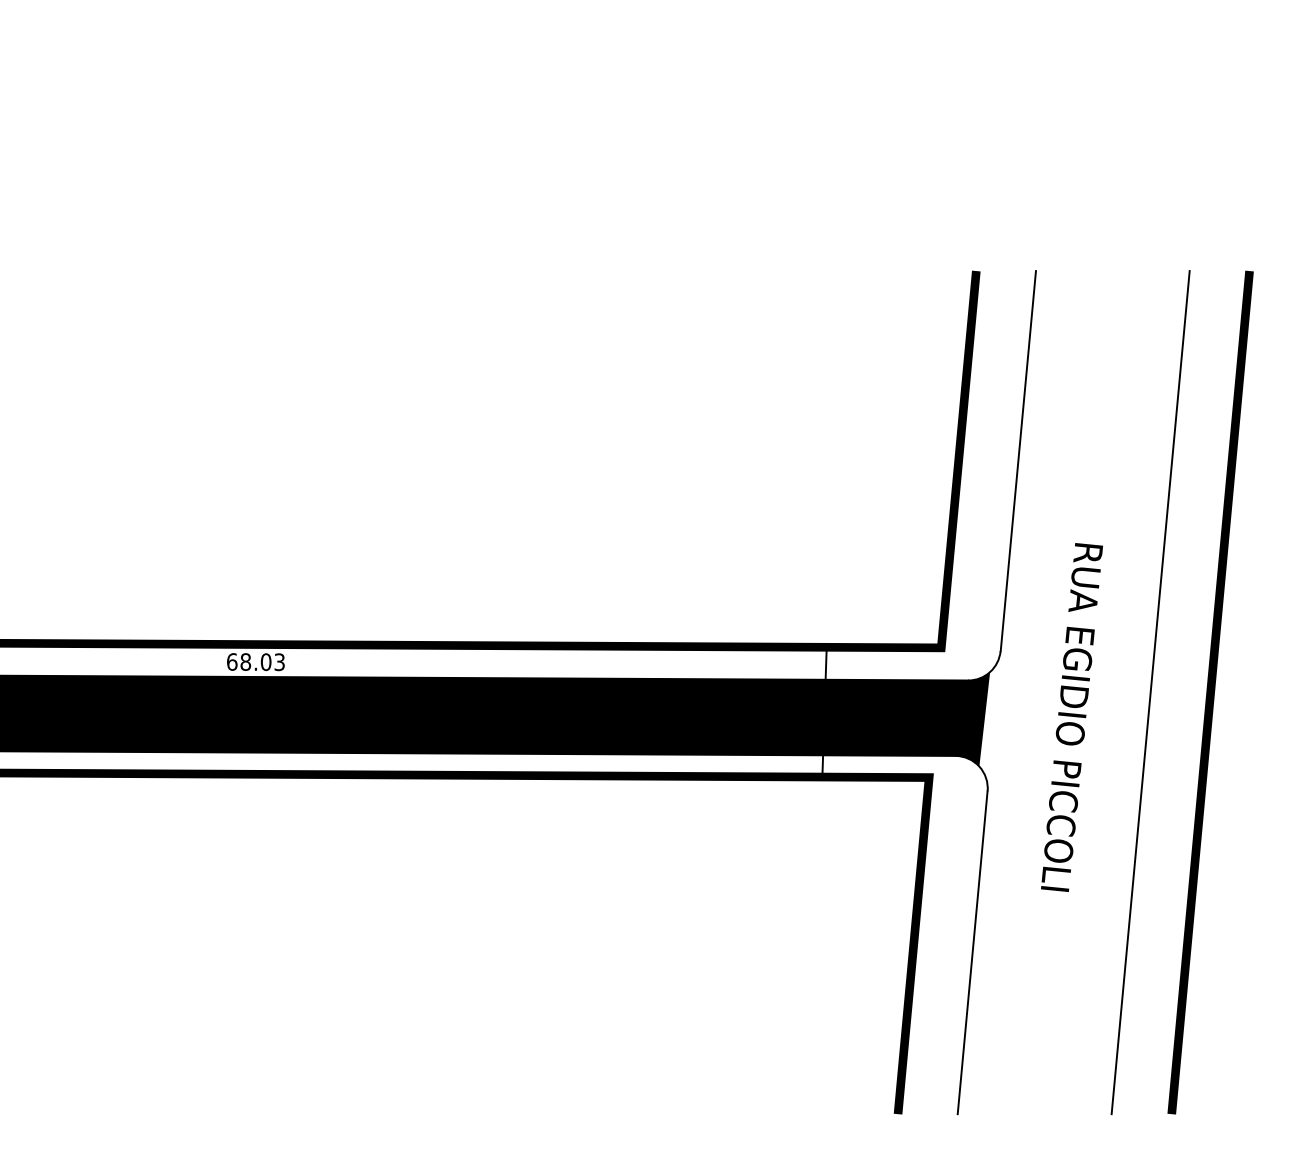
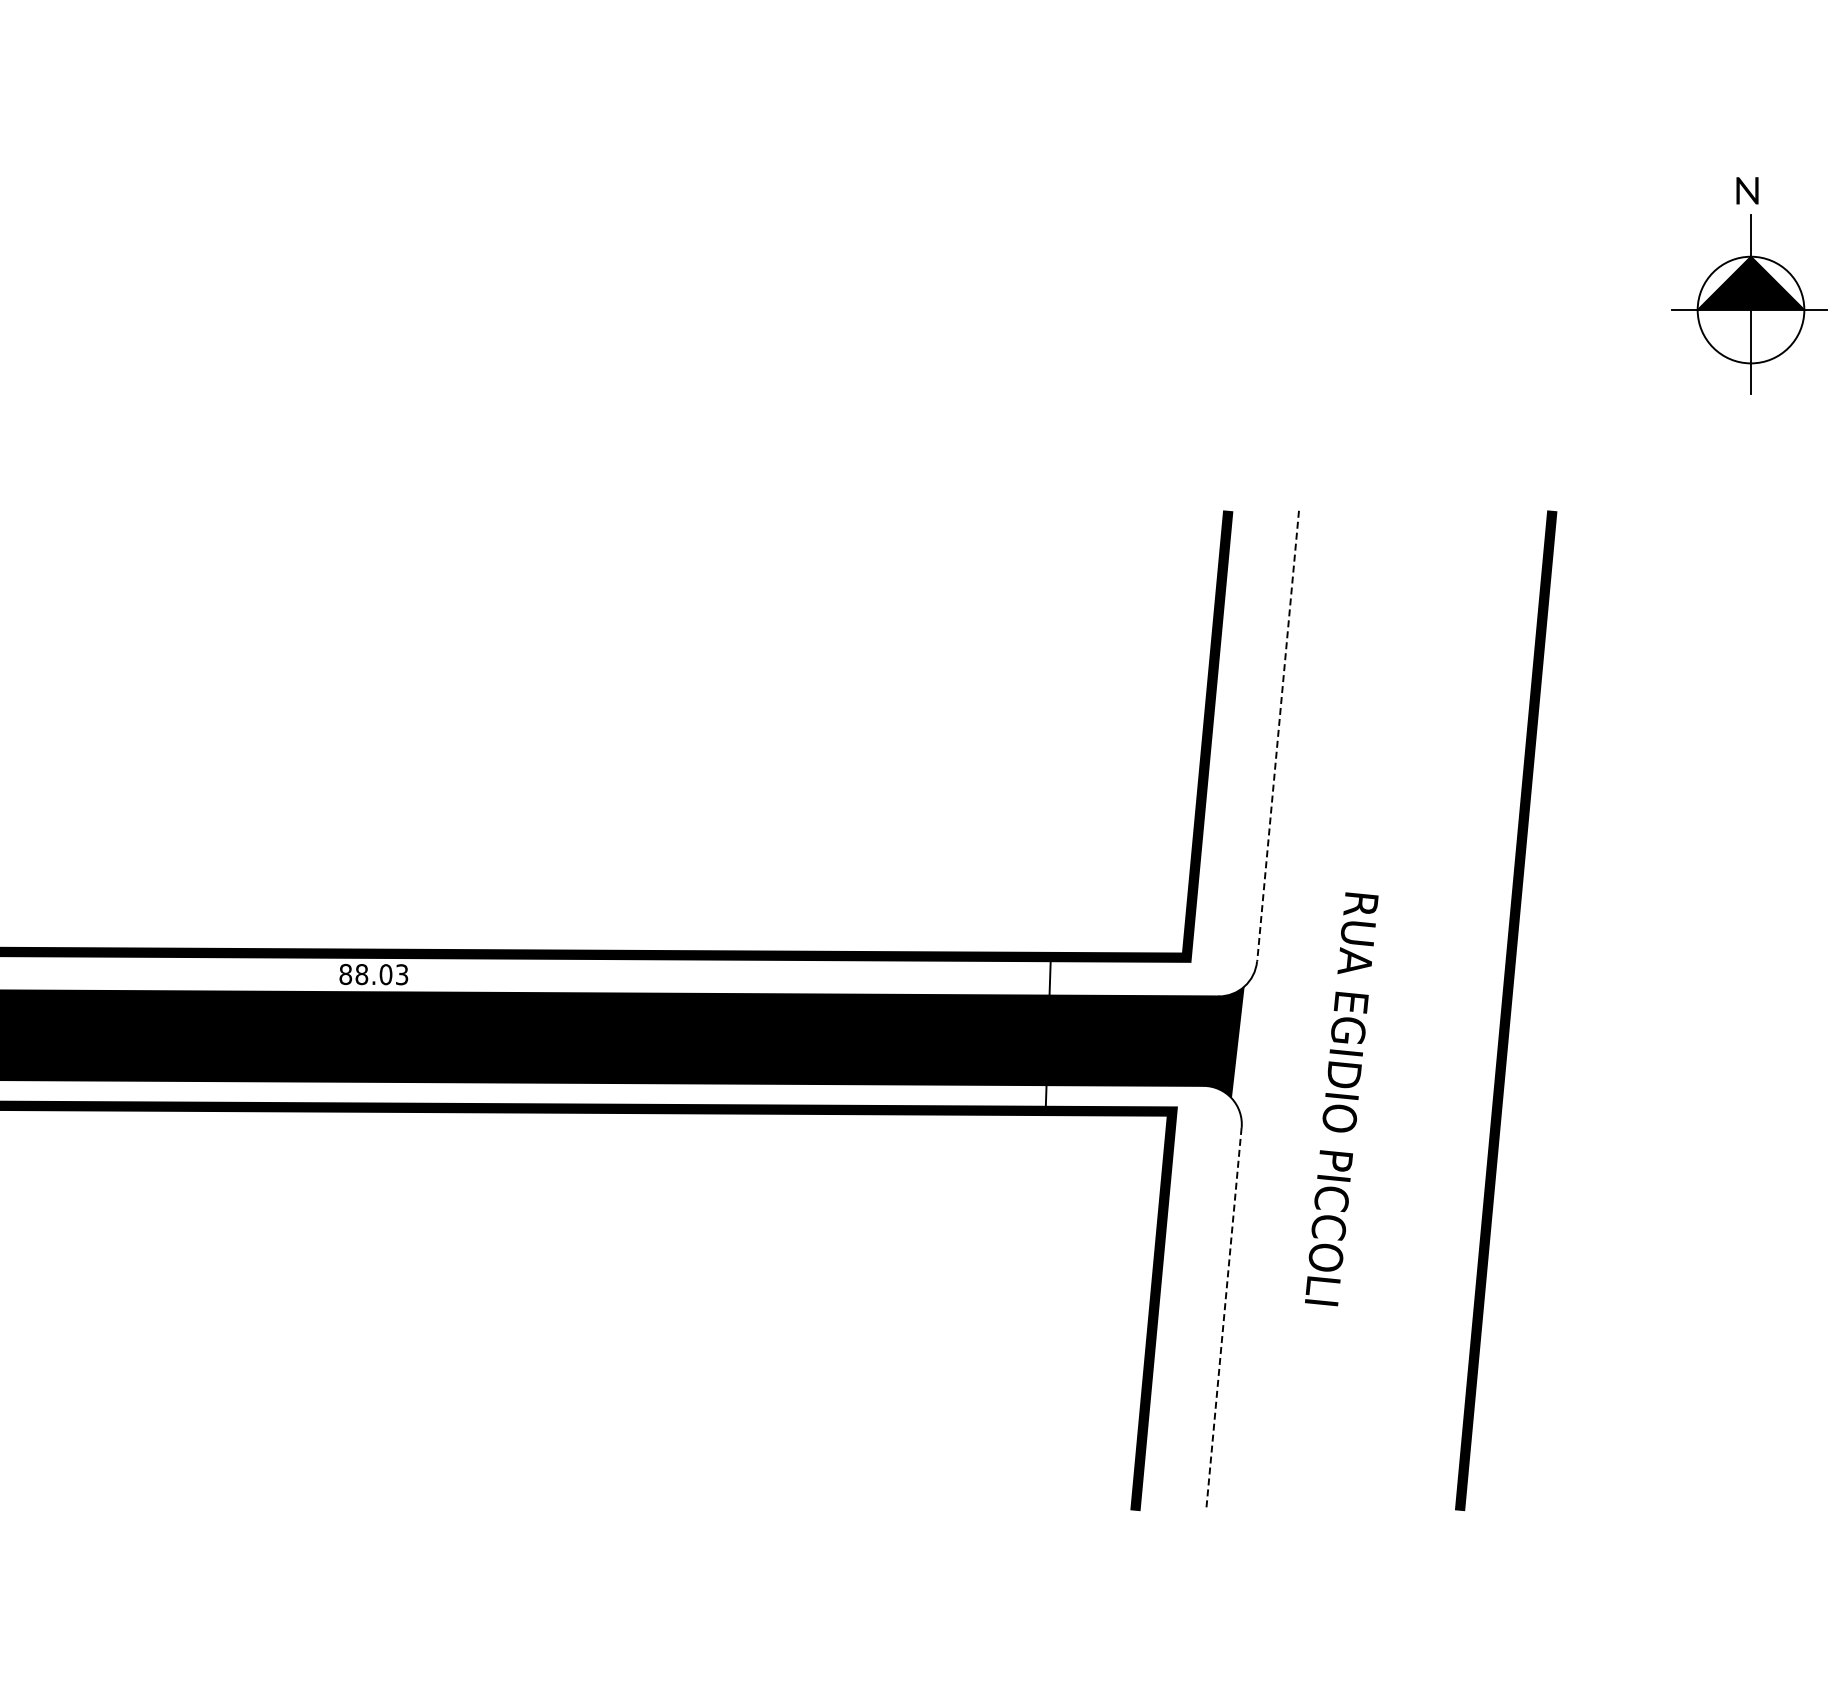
line: (1018, 461) -> (1278, 736), solid -> dashed
text: (231, 661) -> (345, 973), 68.03 -> 88.03
line: (1150, 692) -> (1434, 1010), removed
text: (1071, 717) -> (1341, 1099), moved
line: (972, 952) -> (1223, 1319), solid -> dashed

